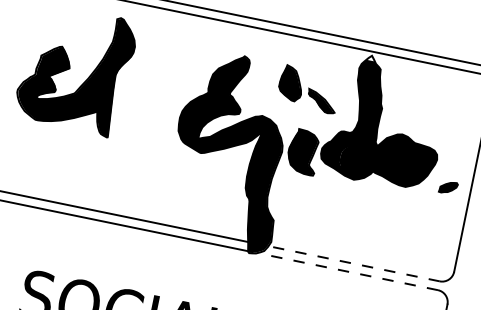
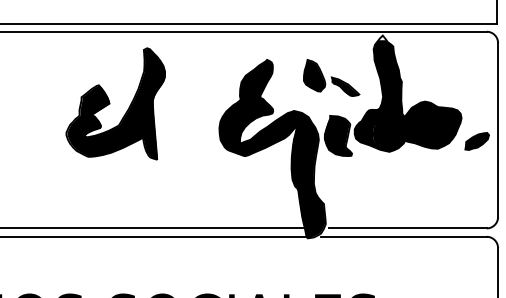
part: (447, 187) -> (476, 141), size x1.43
line: (356, 264) -> (407, 228), dashed -> solid
line: (351, 272) -> (404, 236), dashed -> solid

